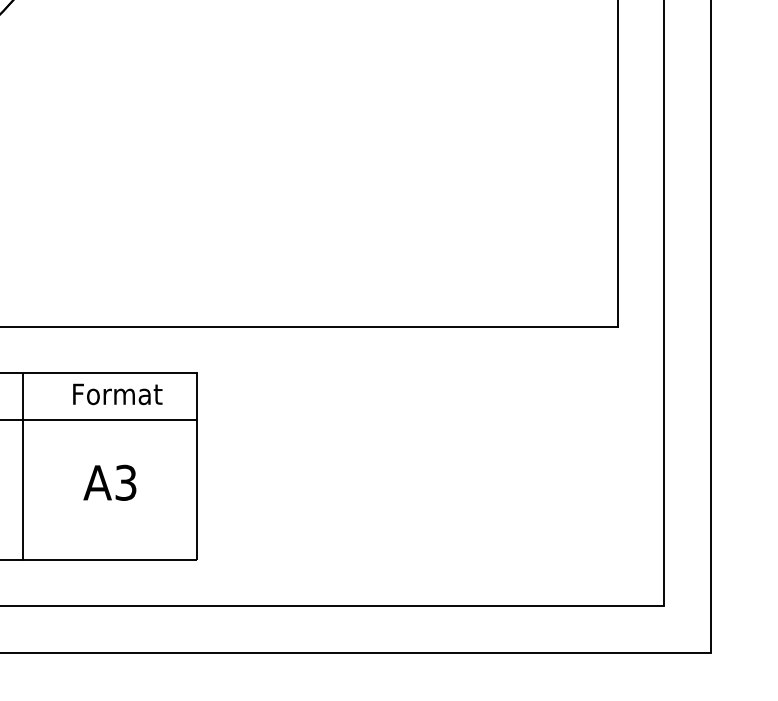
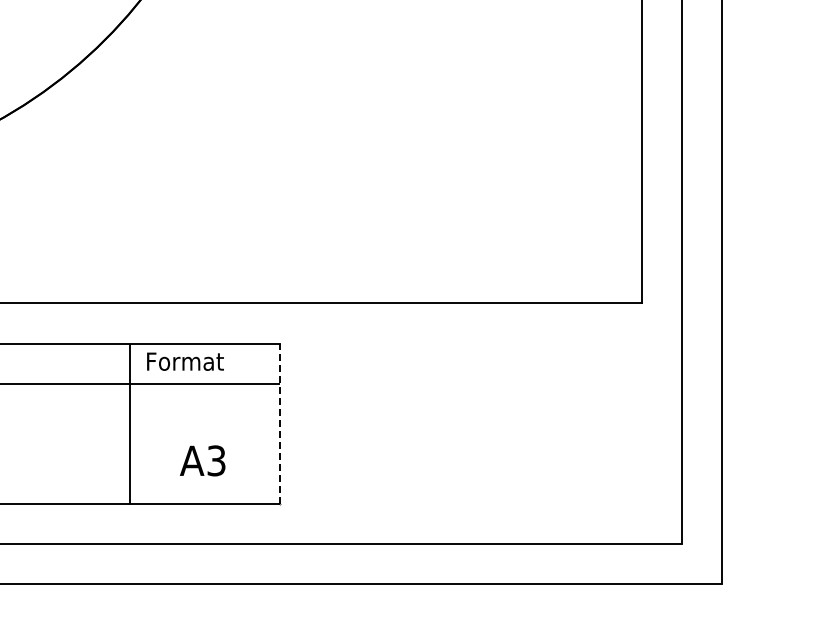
text: (117, 394) -> (185, 361), moved
line: (196, 467) -> (279, 424), solid -> dashed
text: (109, 482) -> (202, 460), moved

